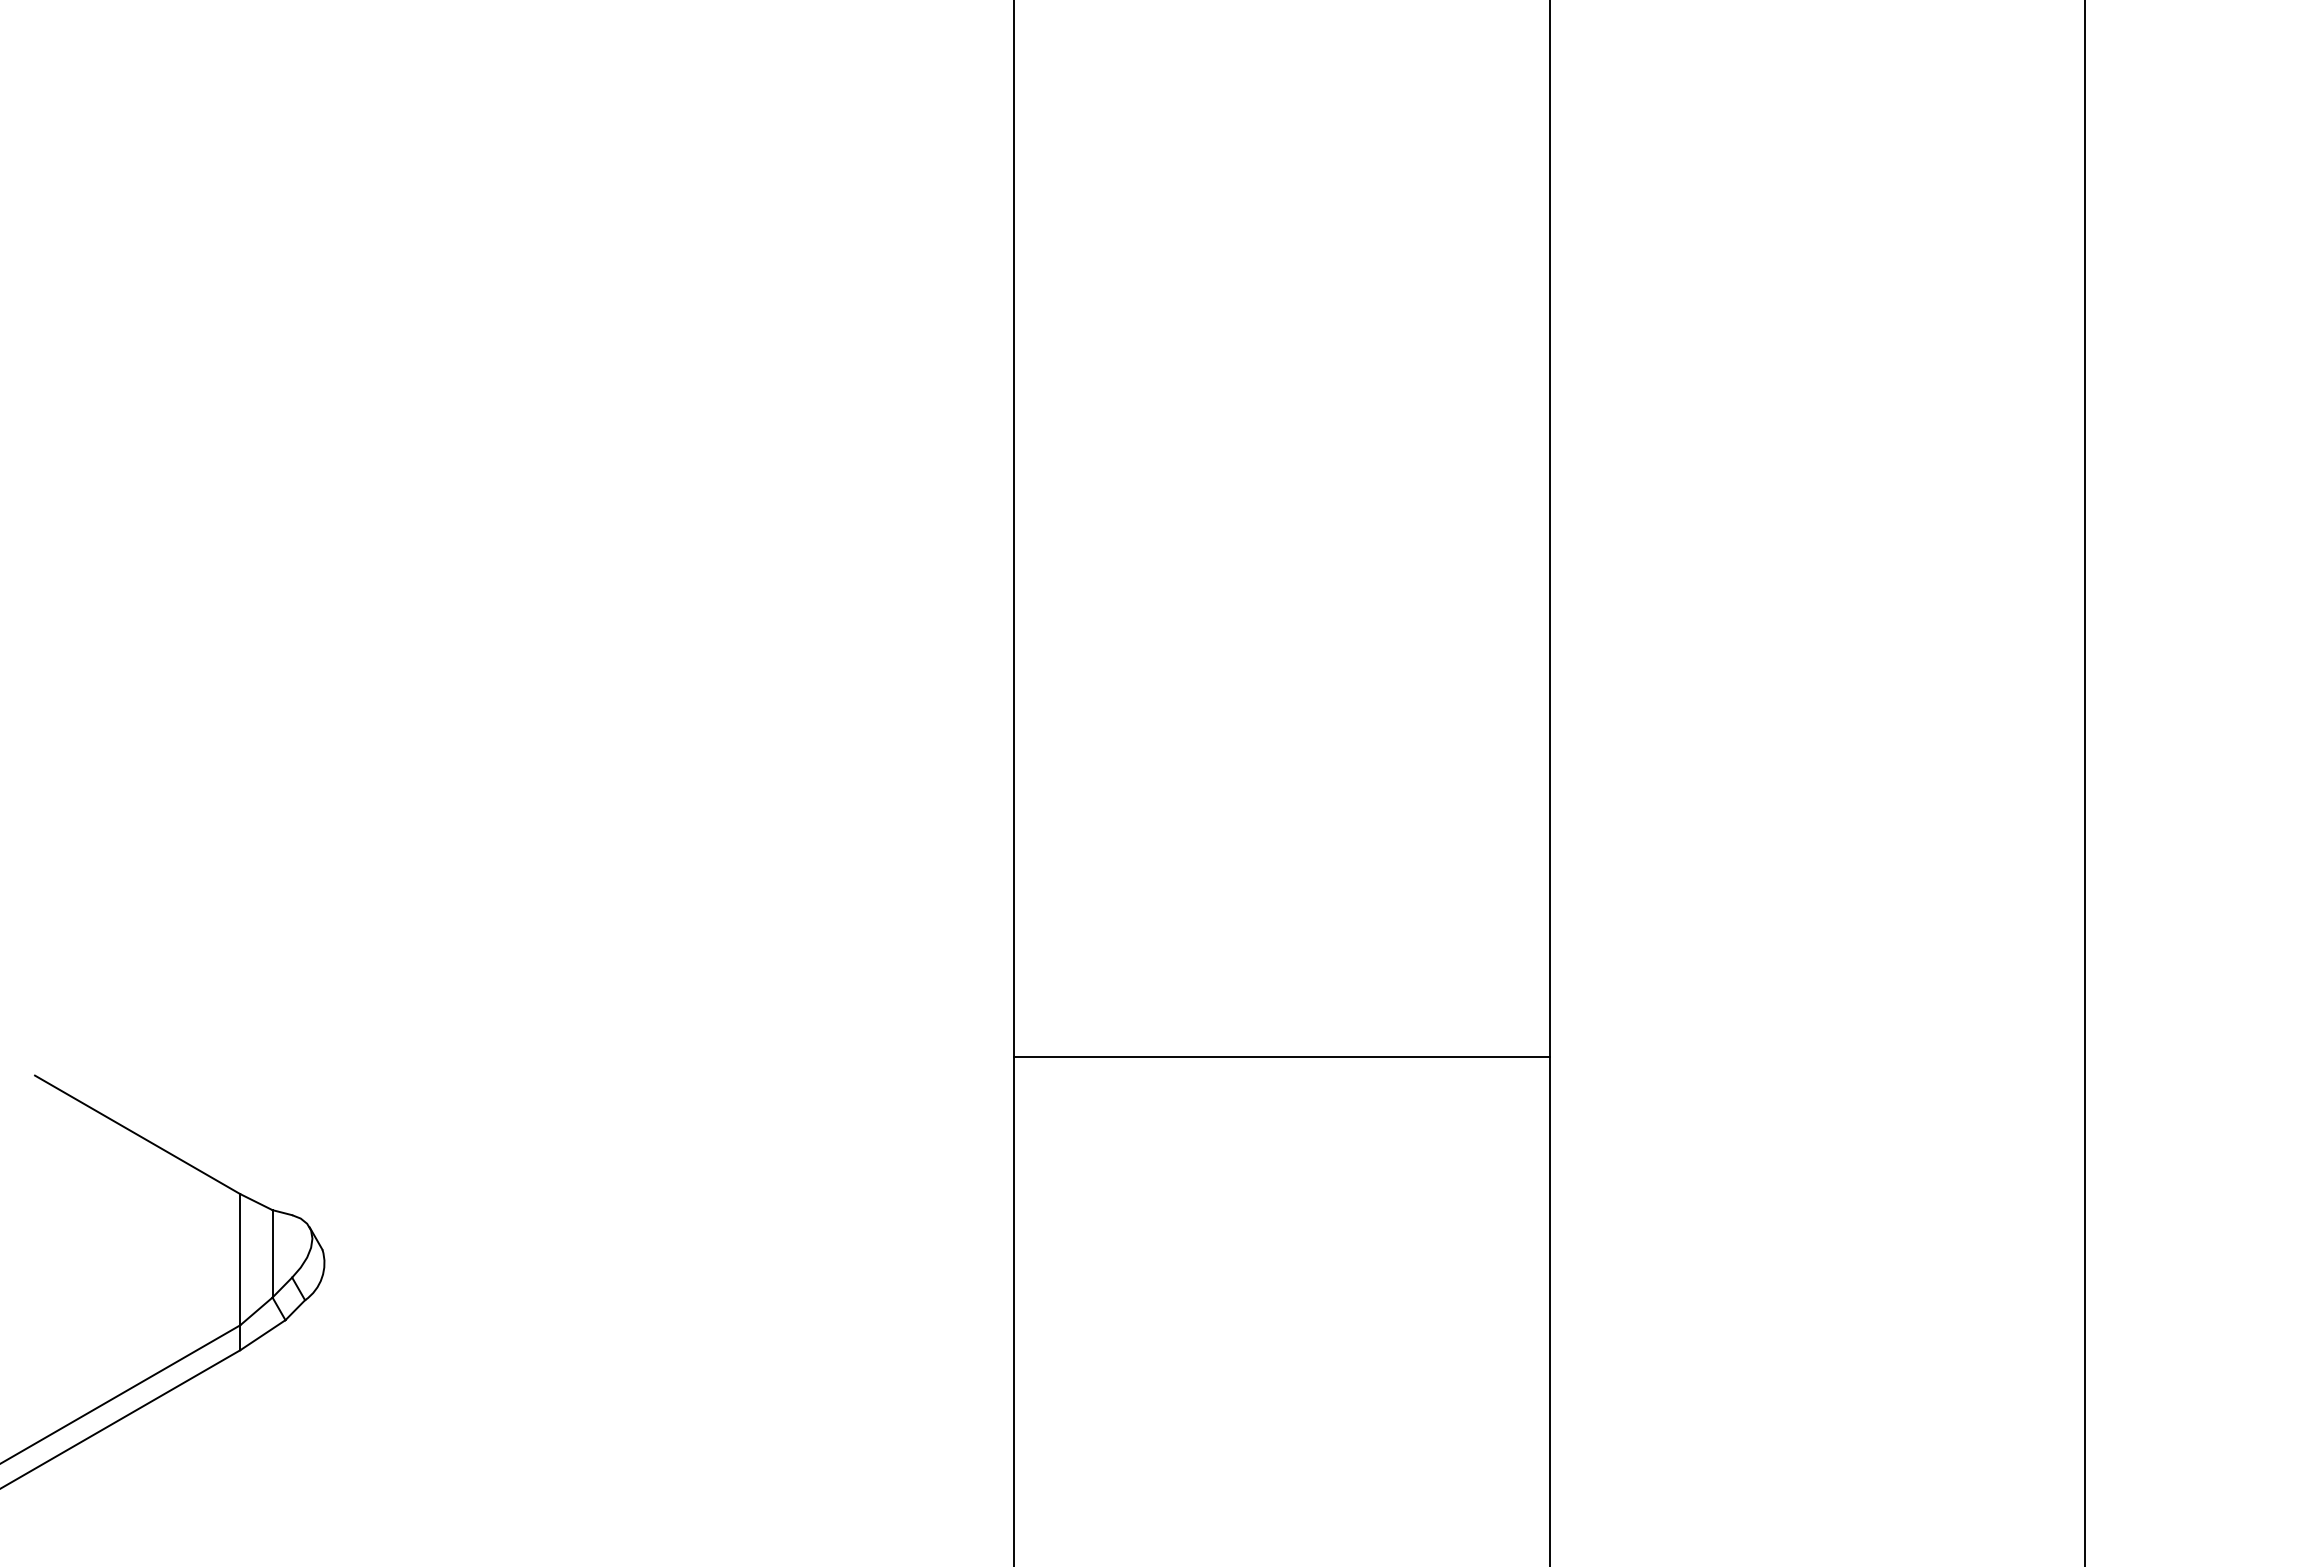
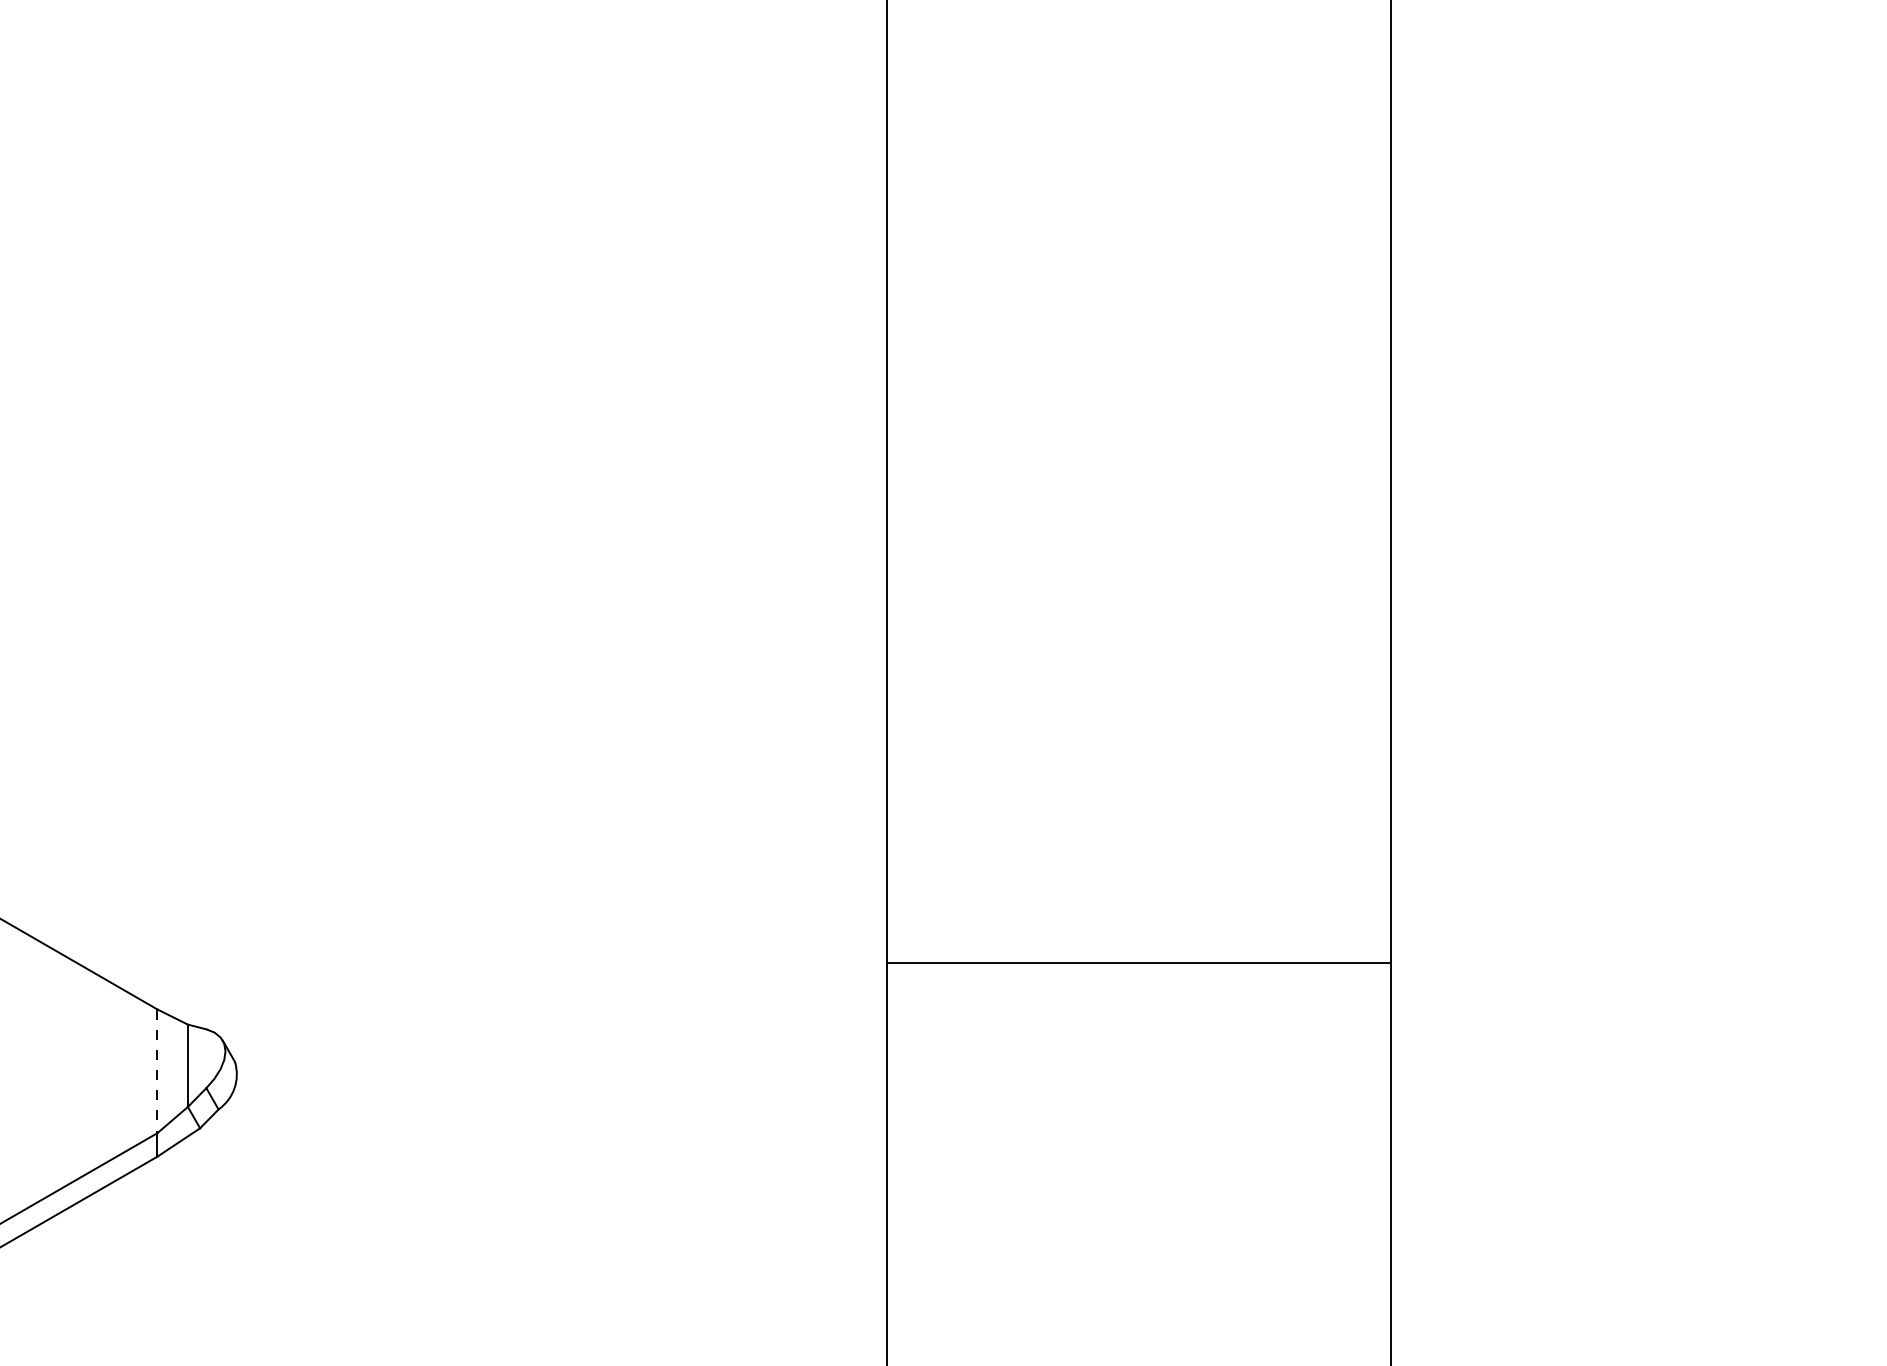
line: (1281, 1056) -> (1138, 962), moved
line: (240, 1259) -> (157, 1071), solid -> dashed

